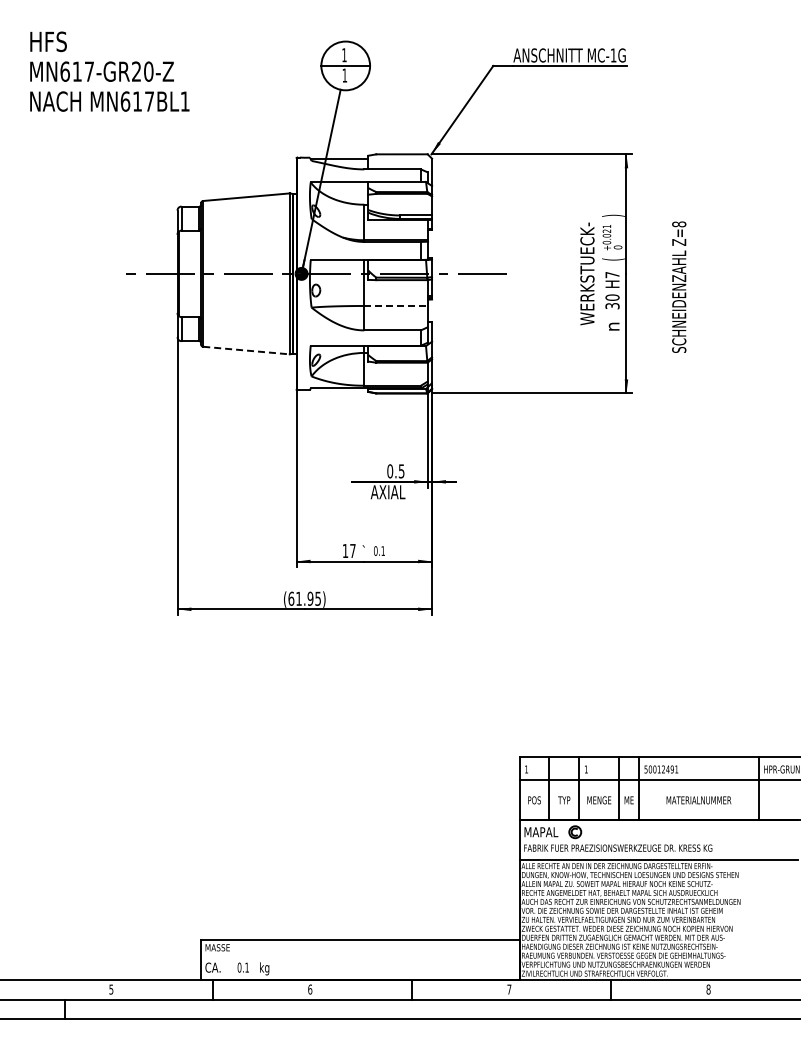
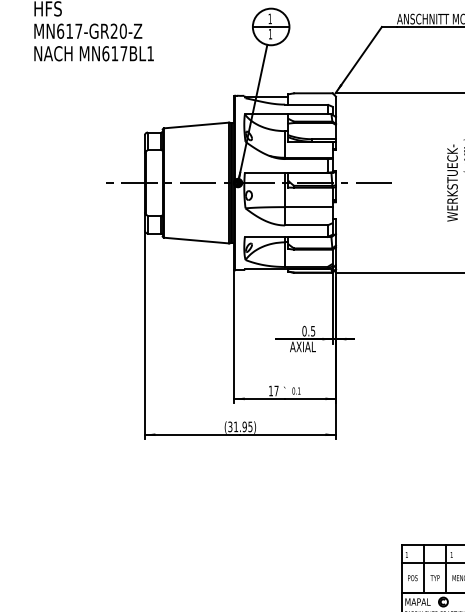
line: (396, 305) -> (309, 206), dashed -> solid
line: (246, 350) -> (196, 240), dashed -> solid
text: (291, 598) -> (230, 426), (61.95) -> (31.95)

